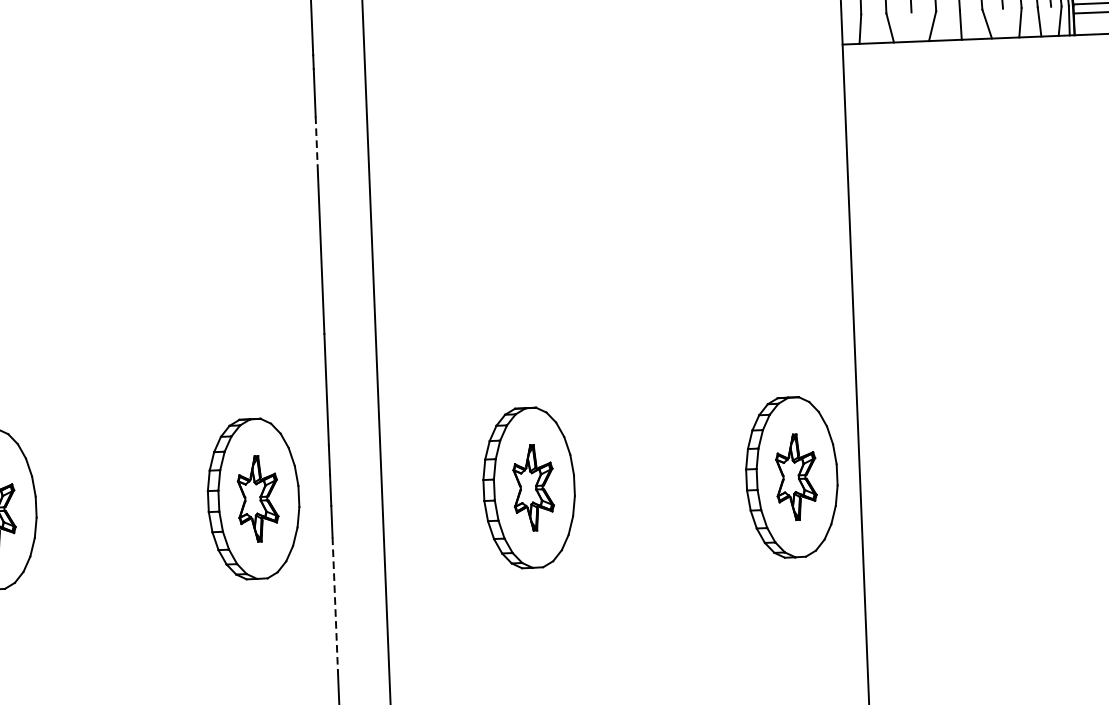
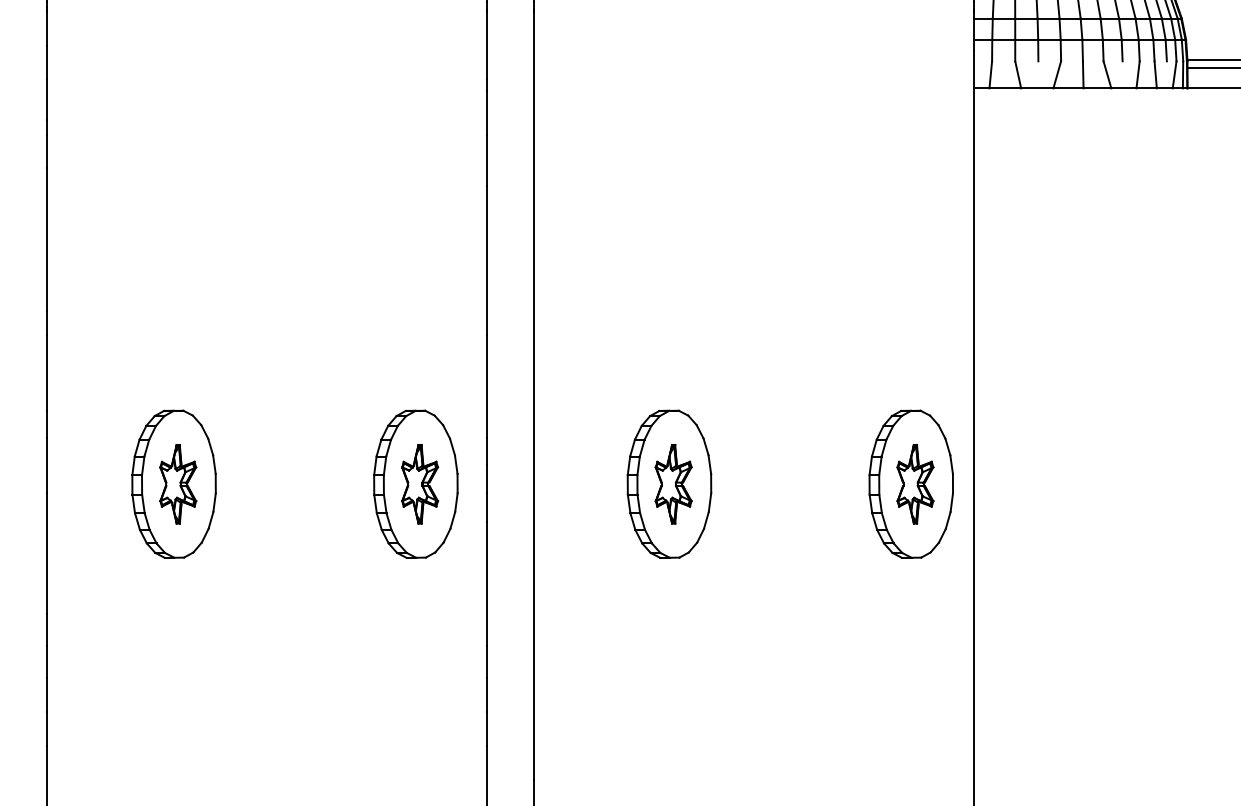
line: (317, 144) -> (487, 160), dashed -> solid
line: (335, 604) -> (487, 584), dashed -> solid

